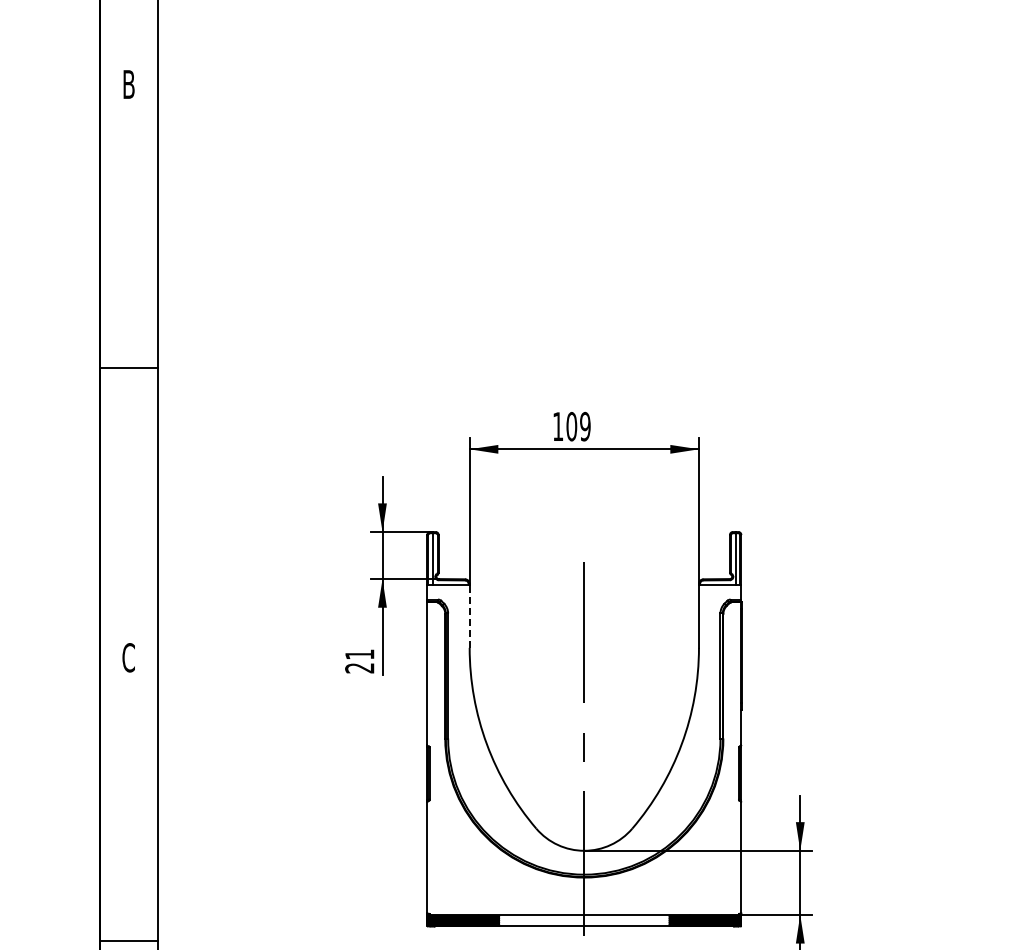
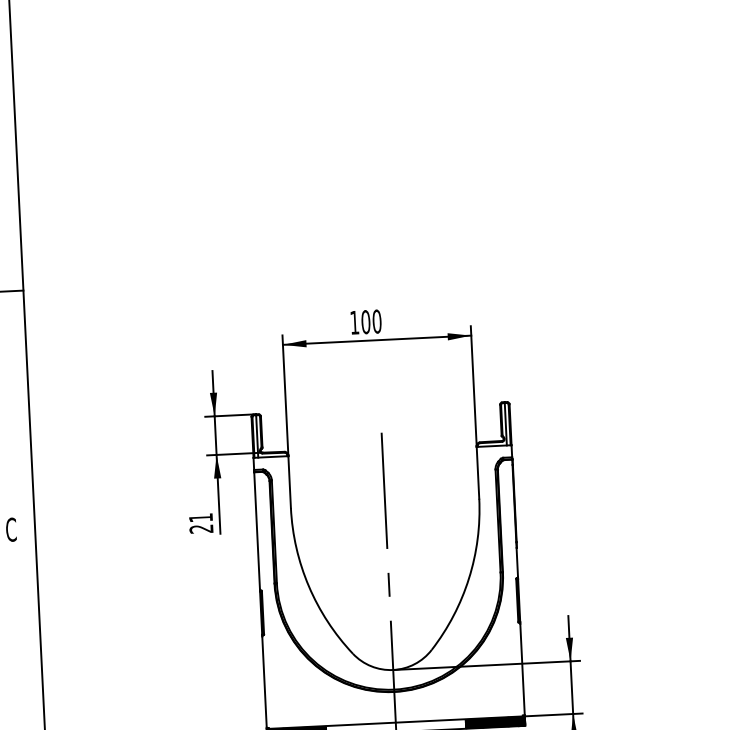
text: (585, 426) -> (377, 321), 109 -> 100
line: (469, 616) -> (289, 482), dashed -> solid

